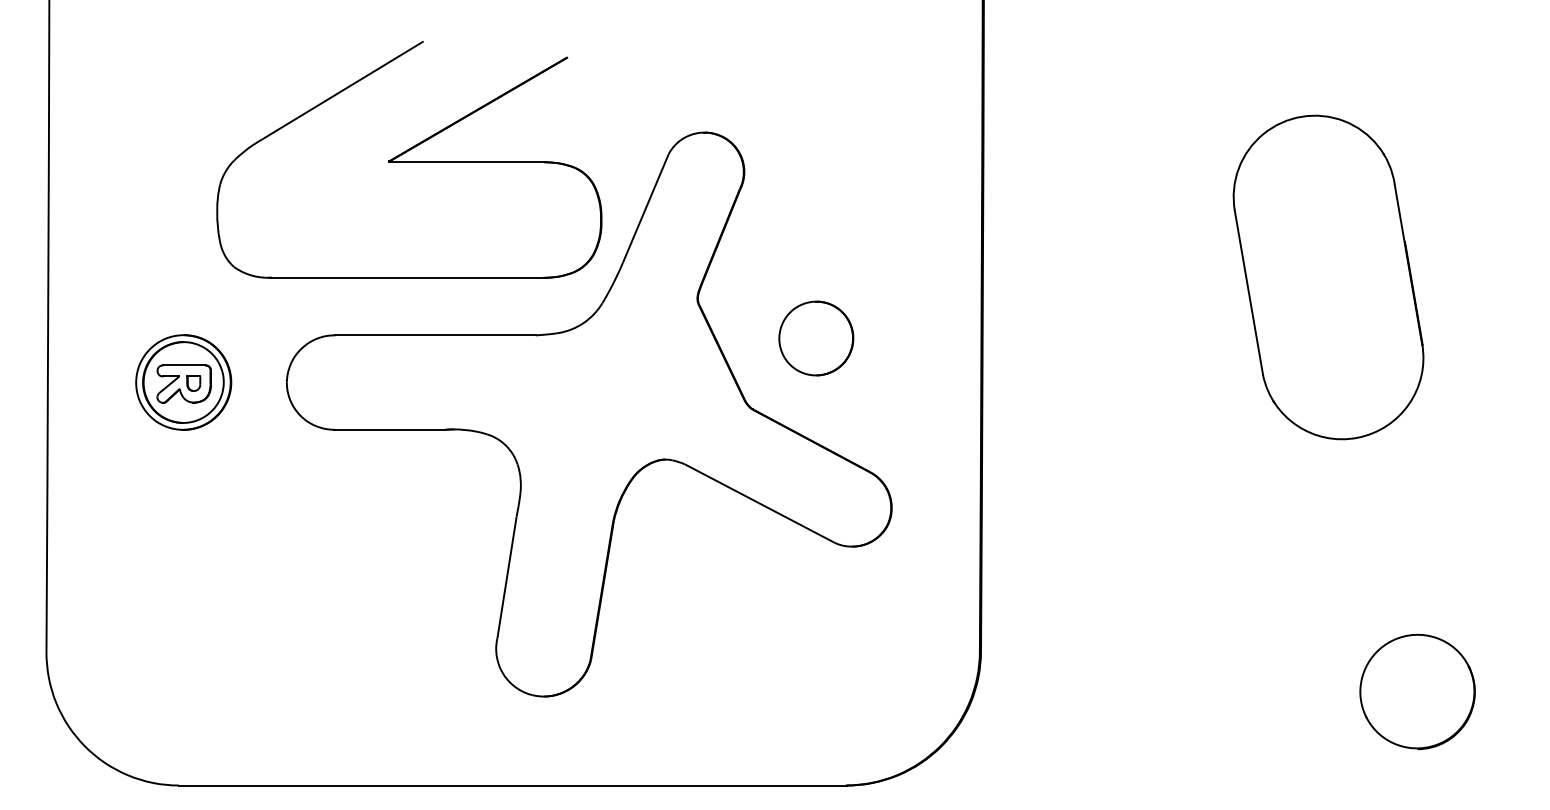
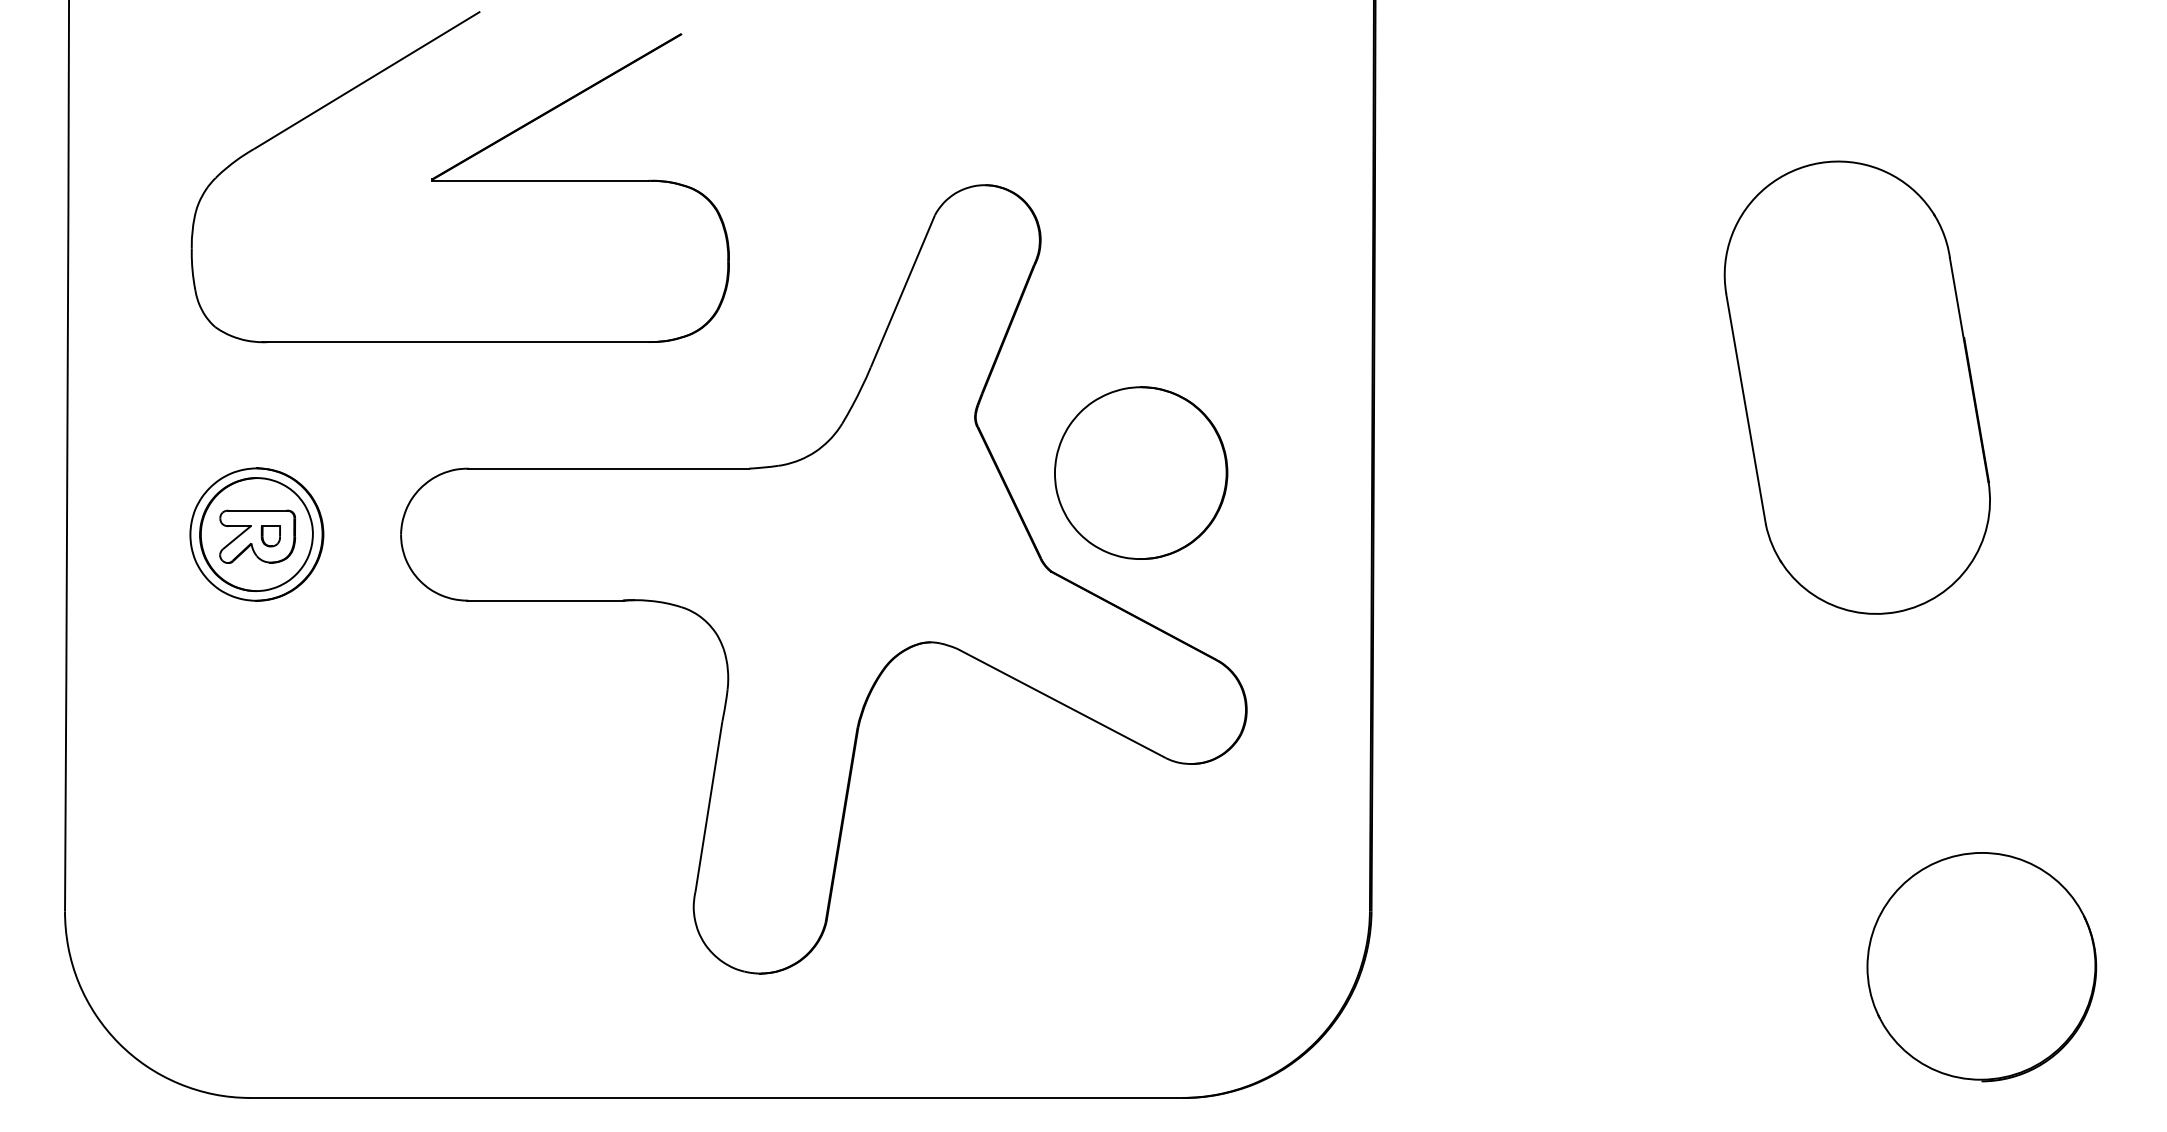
part: (408, 160) -> (459, 177), moved
part: (816, 338) -> (1141, 472), size x1.67
part: (1417, 692) -> (1981, 967), size x1.43

